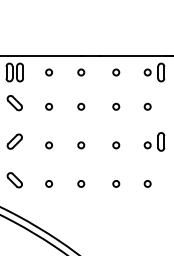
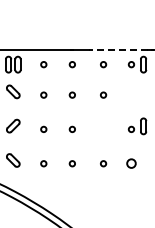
line: (133, 55) -> (118, 49), solid -> dashed
circle: (146, 106) -> (130, 94), removed
circle: (116, 144) -> (103, 128), removed
circle: (147, 183) -> (131, 163), size x1.6

